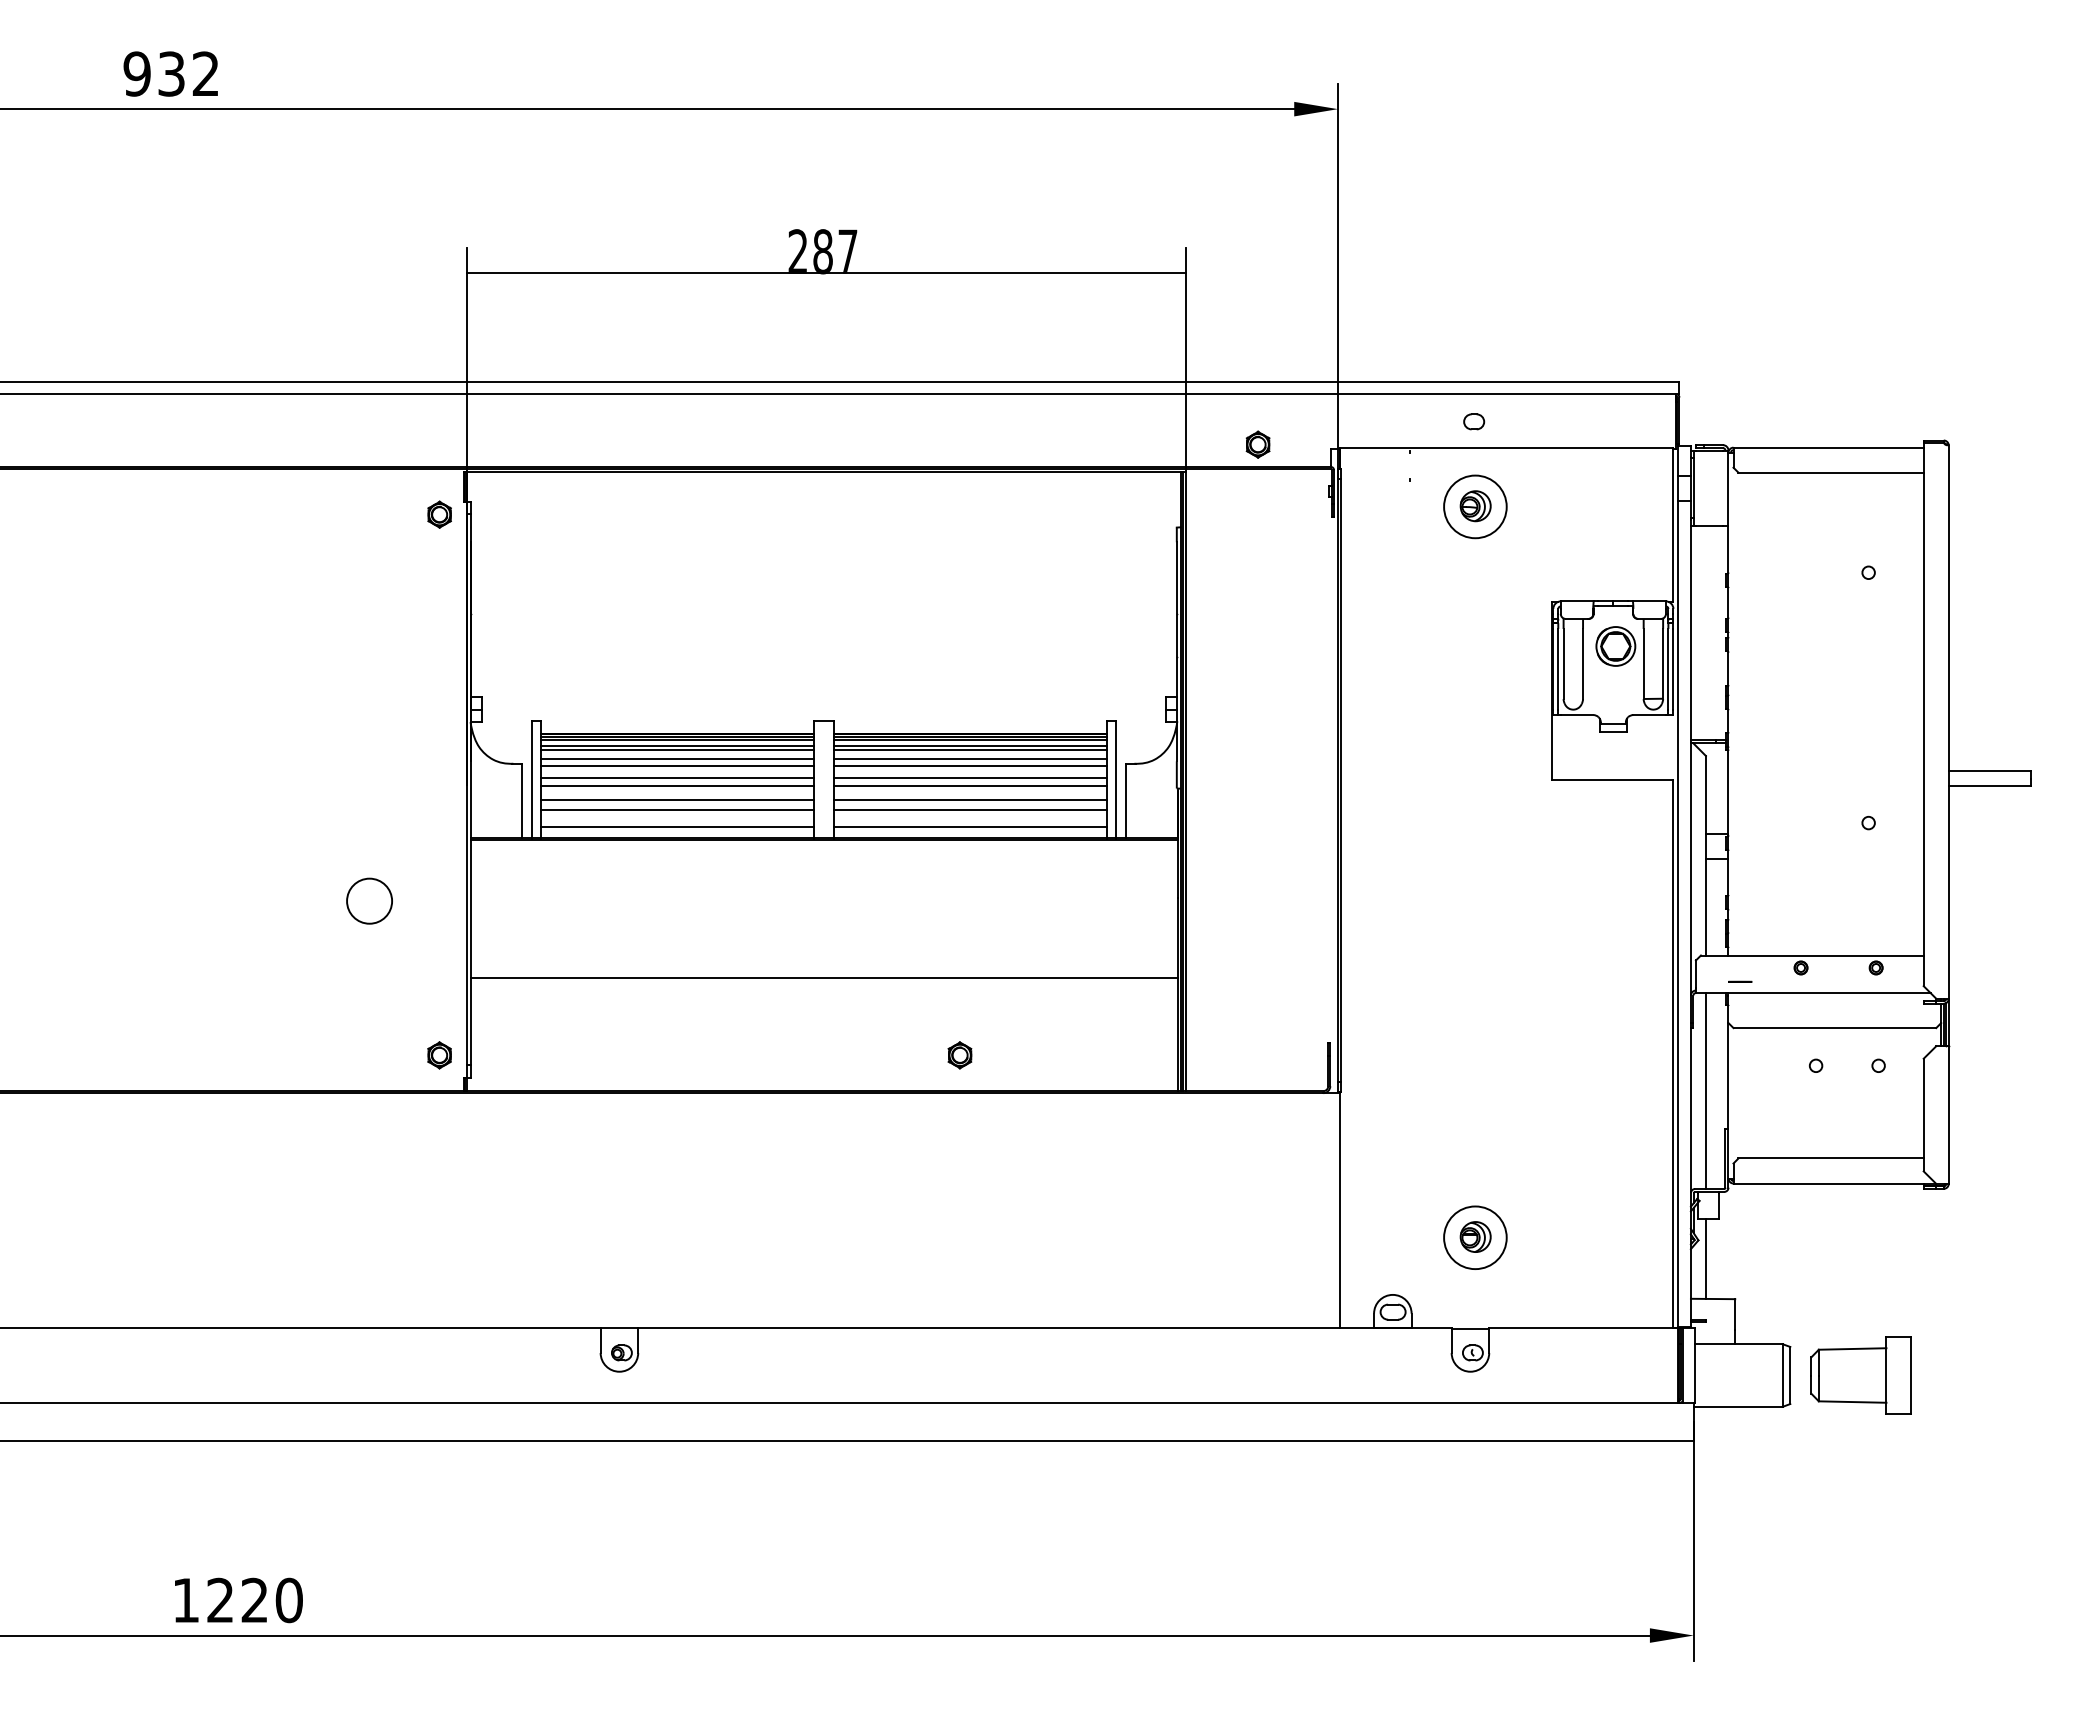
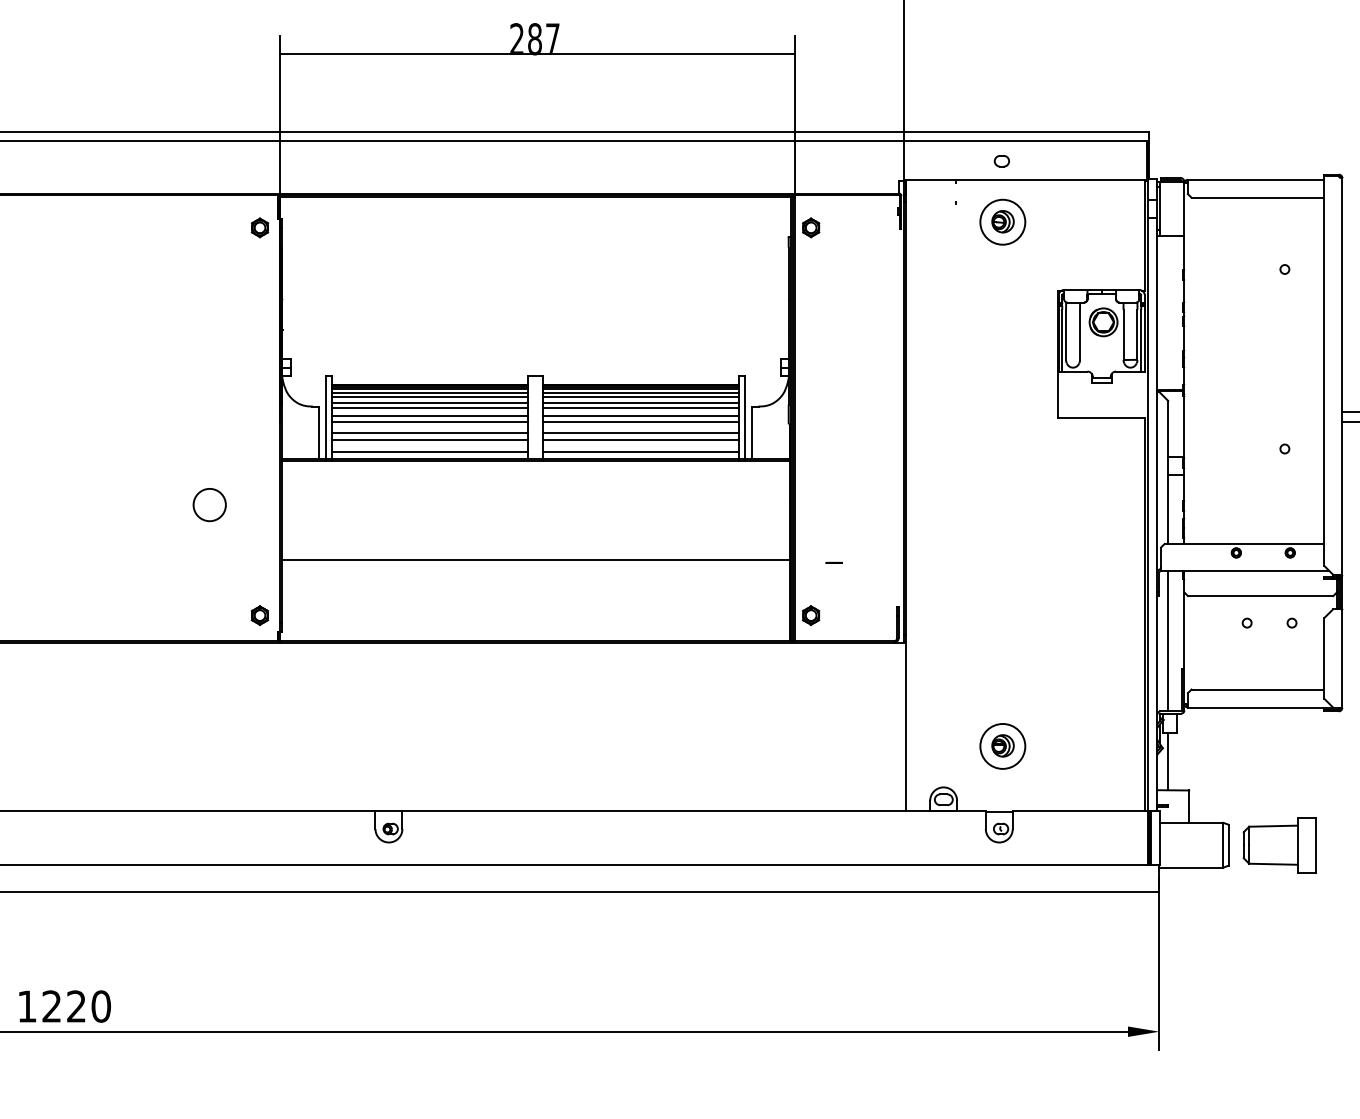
part: (1257, 444) -> (810, 227), moved
line: (1740, 981) -> (834, 562), moved
part: (959, 1055) -> (810, 615), moved
text: (238, 1600) -> (64, 1006), moved

